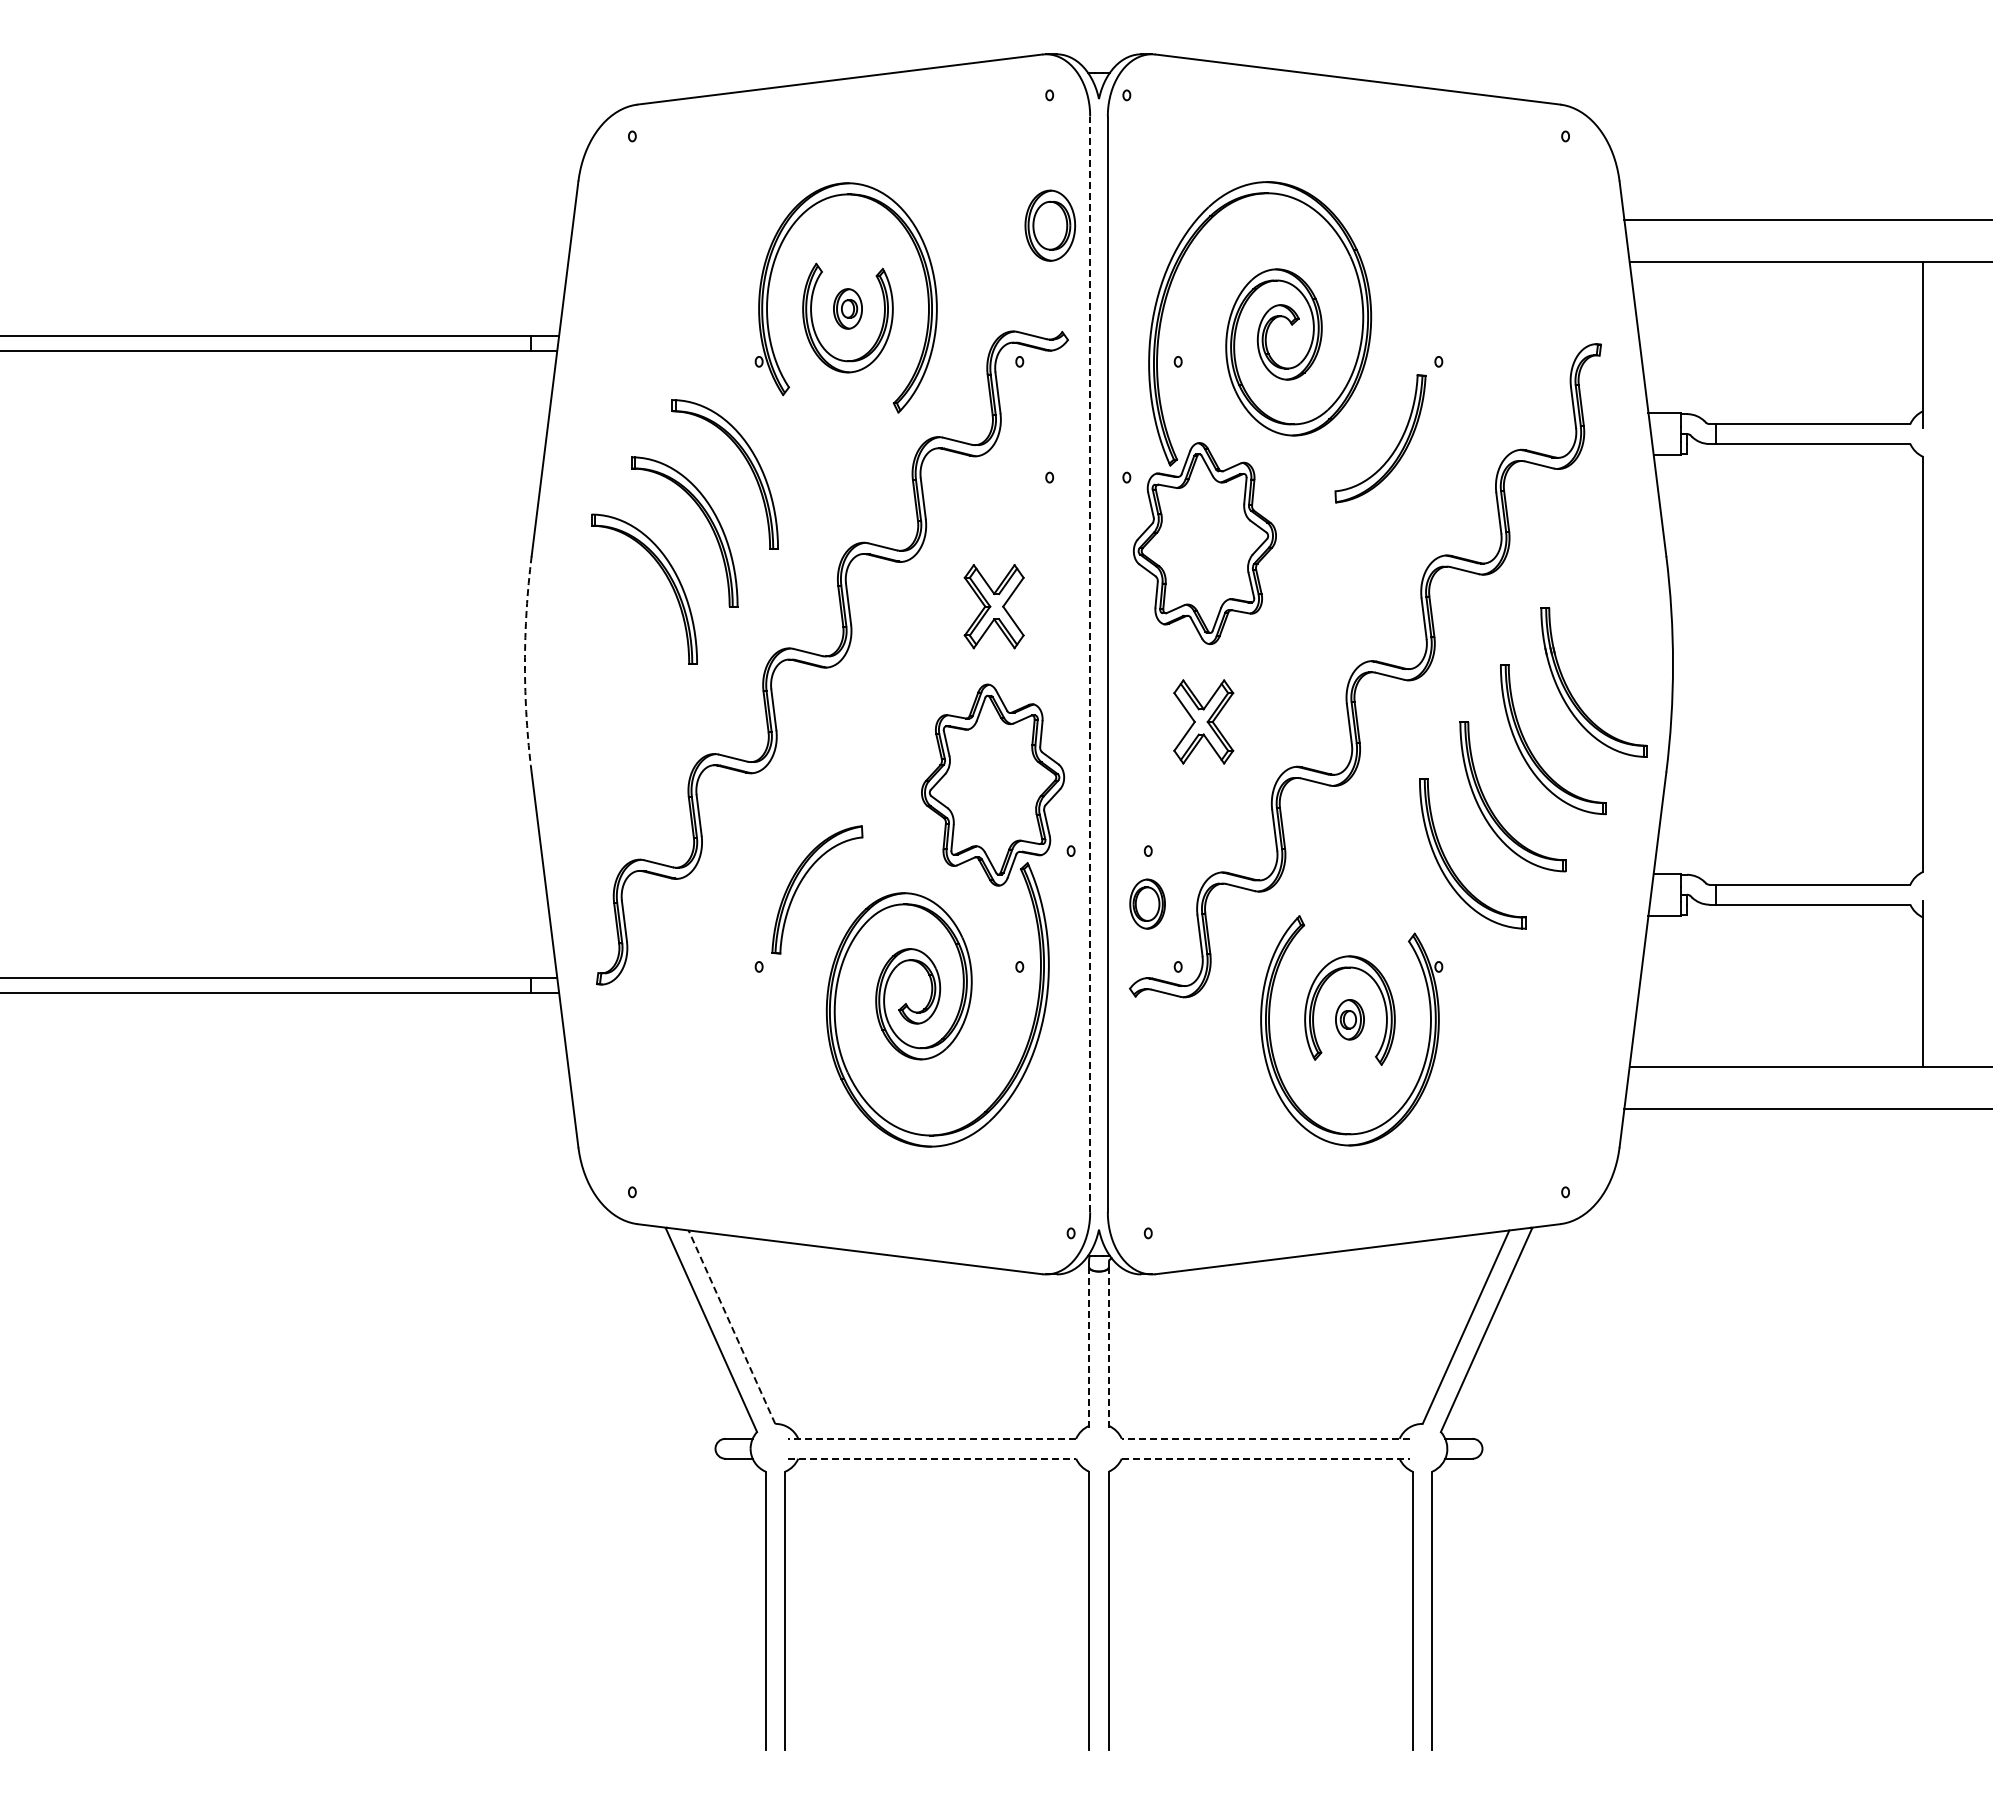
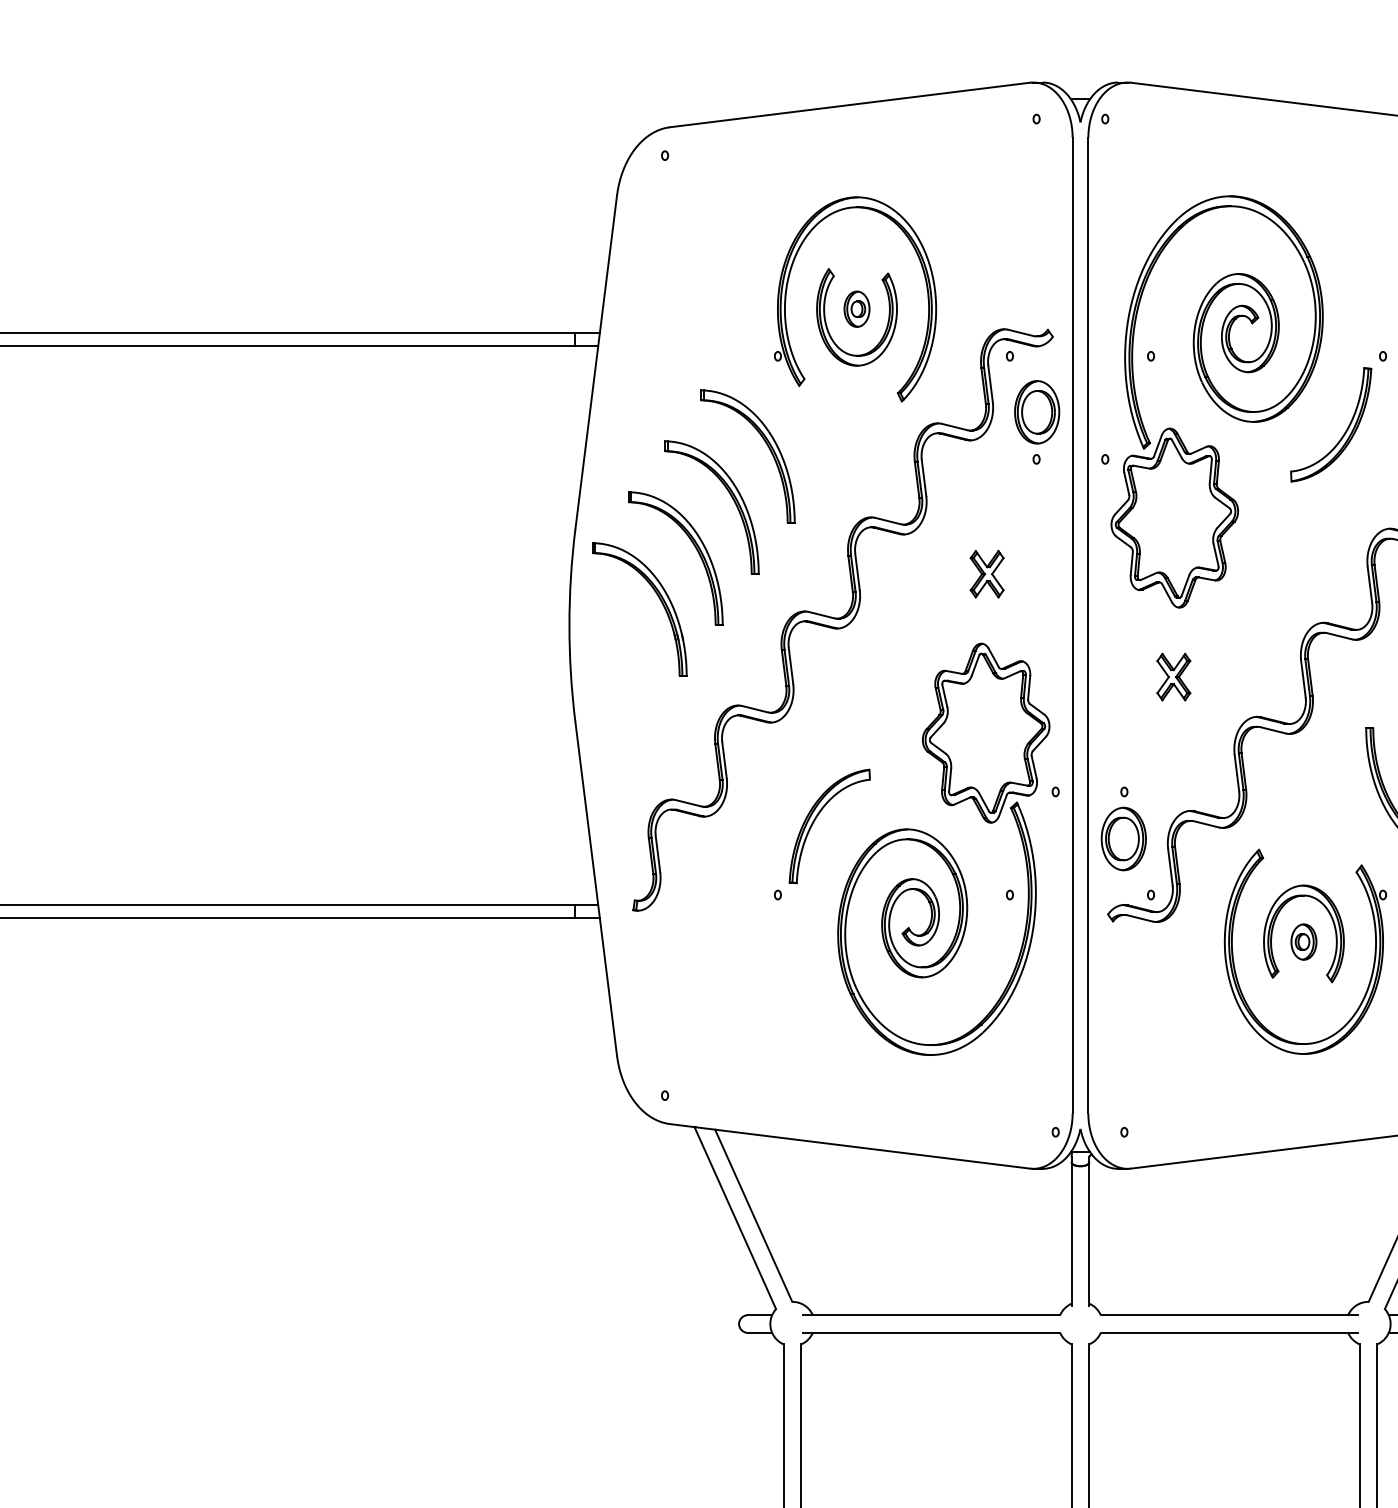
part: (1050, 225) -> (1037, 412), moved
part: (993, 606) -> (986, 574), size x0.62
part: (624, 632) -> (658, 597), added
arc: (524, 664) -> (569, 625), dashed -> solid
line: (1090, 664) -> (1072, 625), dashed -> solid
part: (1203, 722) -> (1173, 677), size x0.62
part: (1147, 904) -> (1123, 839), size x1.43
line: (731, 1327) -> (753, 1216), dashed -> solid
line: (1089, 1347) -> (1072, 1233), dashed -> solid
line: (1108, 1347) -> (1088, 1233), dashed -> solid
line: (931, 1438) -> (931, 1314), dashed -> solid
line: (1265, 1438) -> (1228, 1314), dashed -> solid
line: (932, 1458) -> (932, 1332), dashed -> solid
line: (1266, 1458) -> (1229, 1332), dashed -> solid

